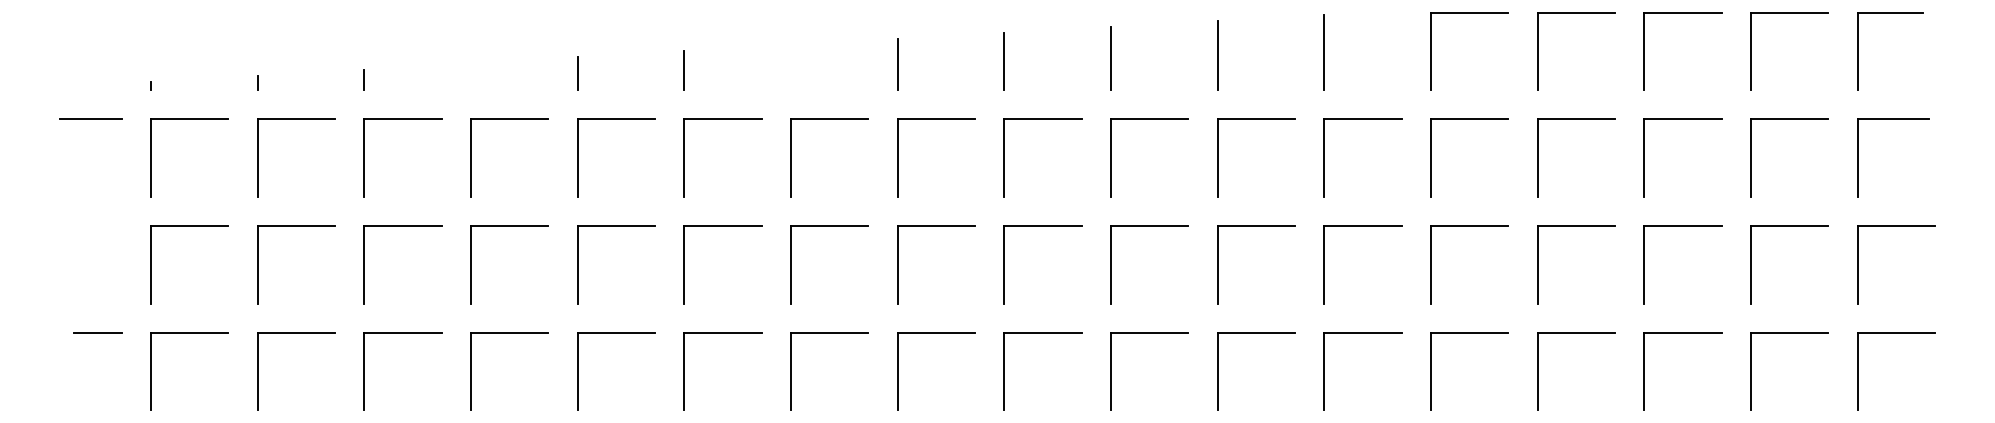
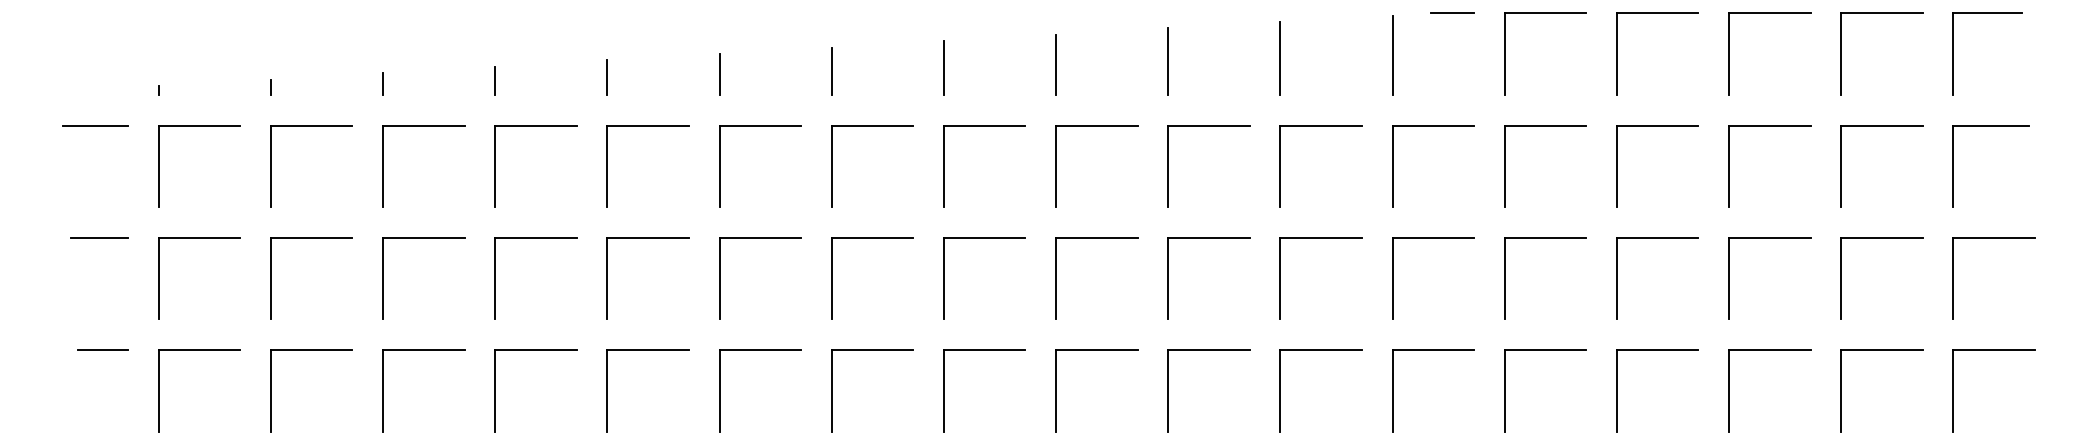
line: (1381, 12) -> (1452, 13), added
line: (790, 67) -> (831, 71), added
line: (470, 76) -> (494, 80), added
line: (94, 226) -> (99, 238), added

